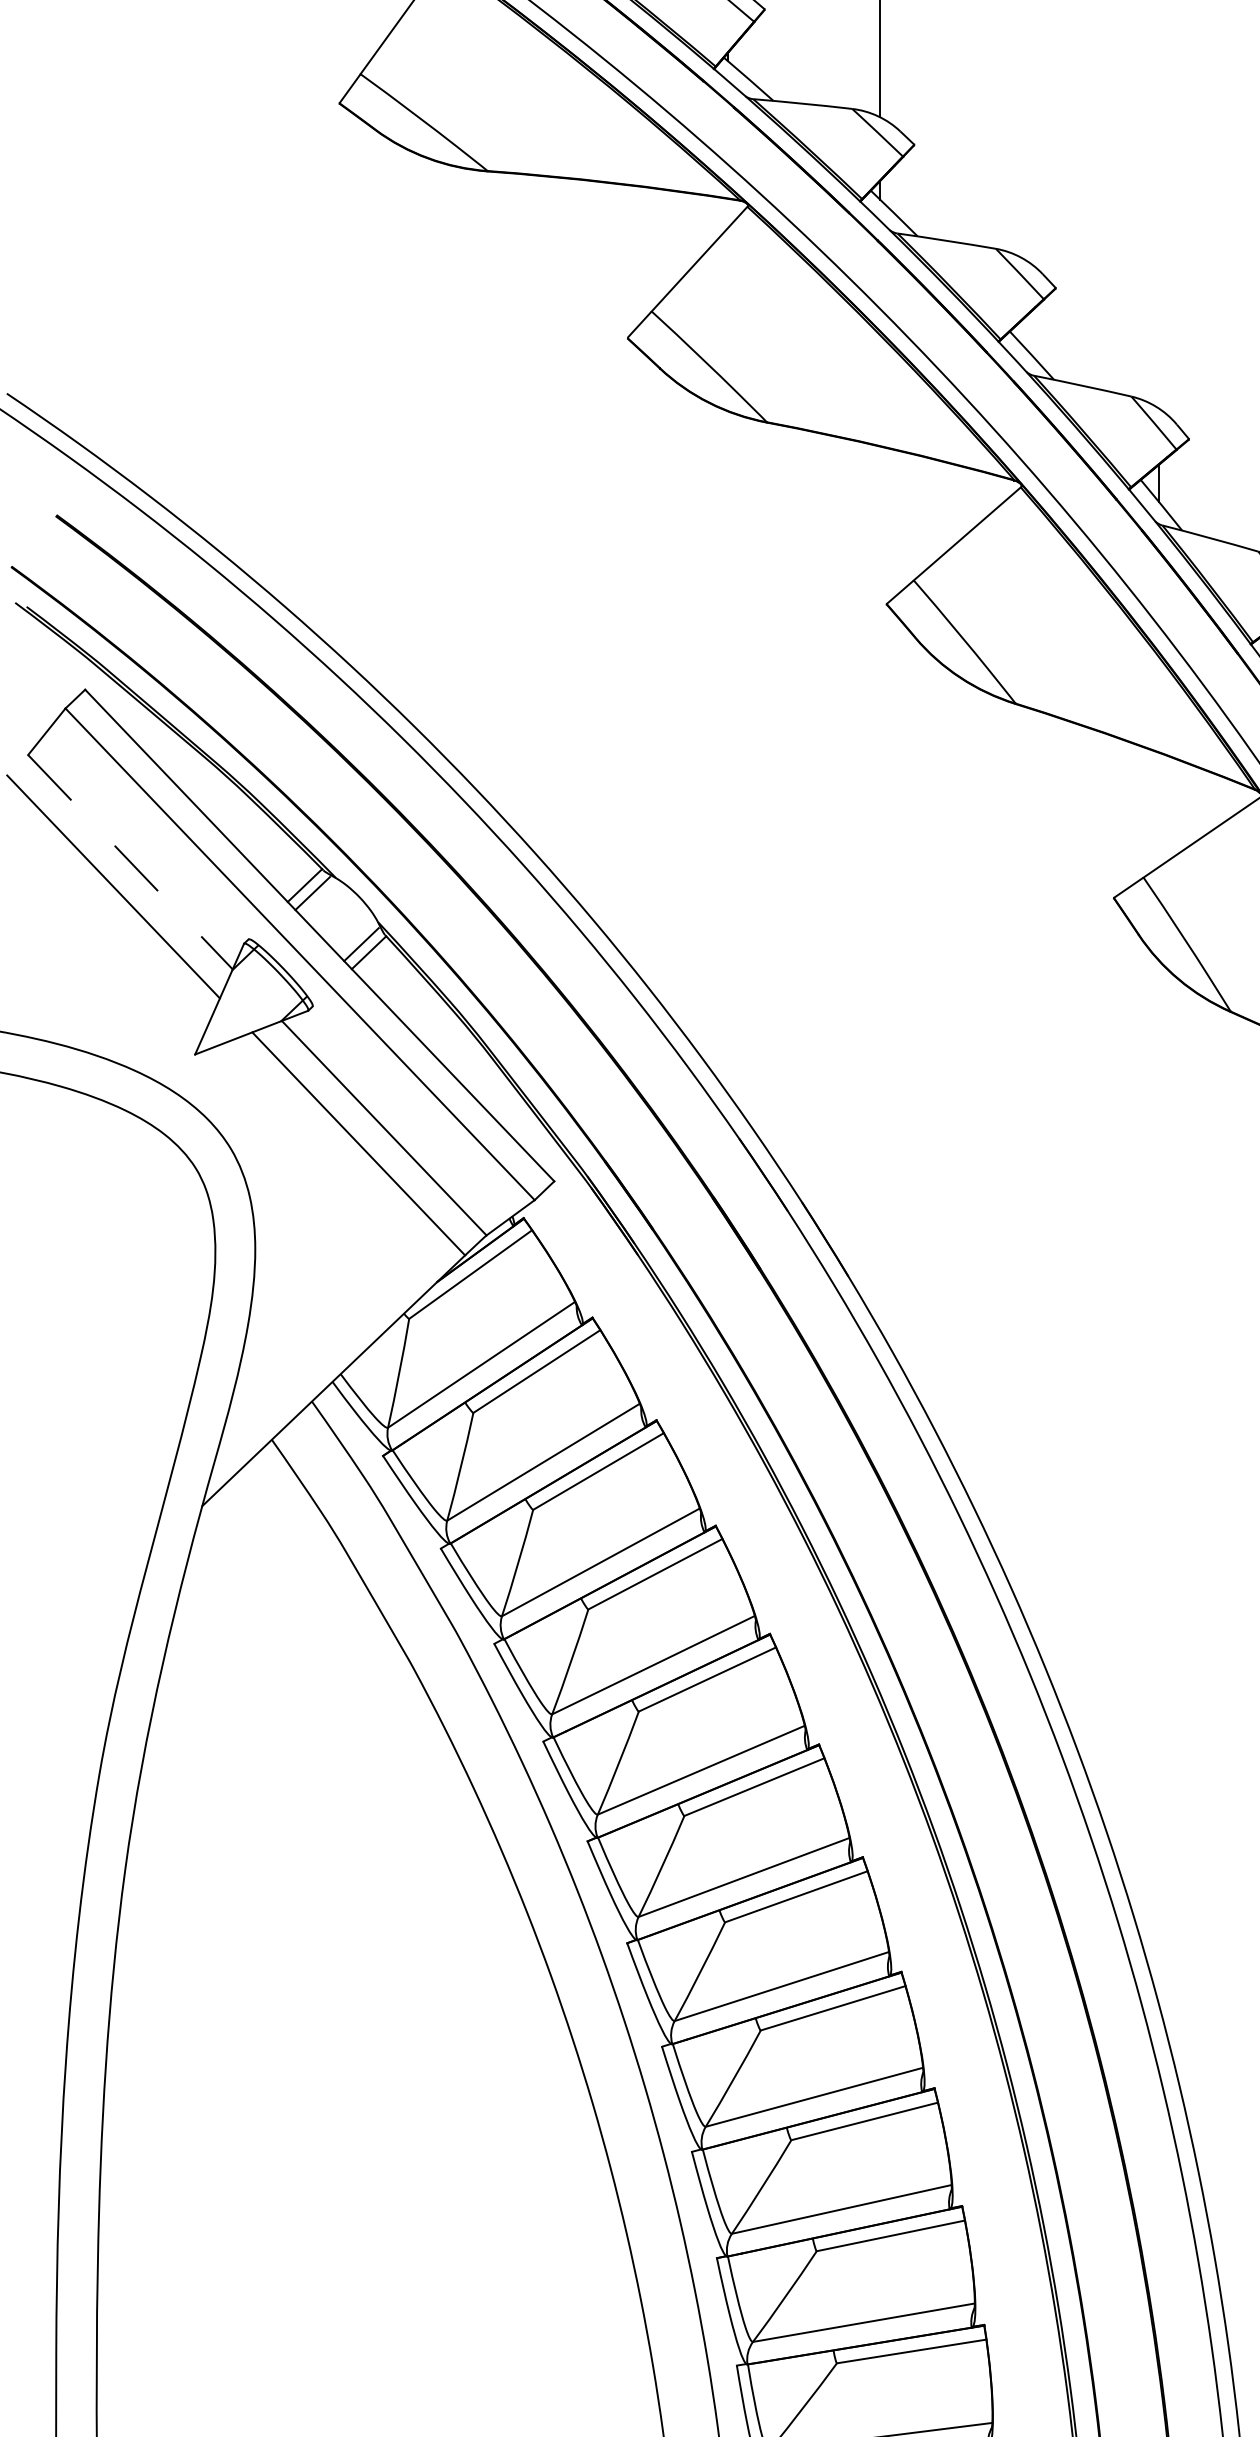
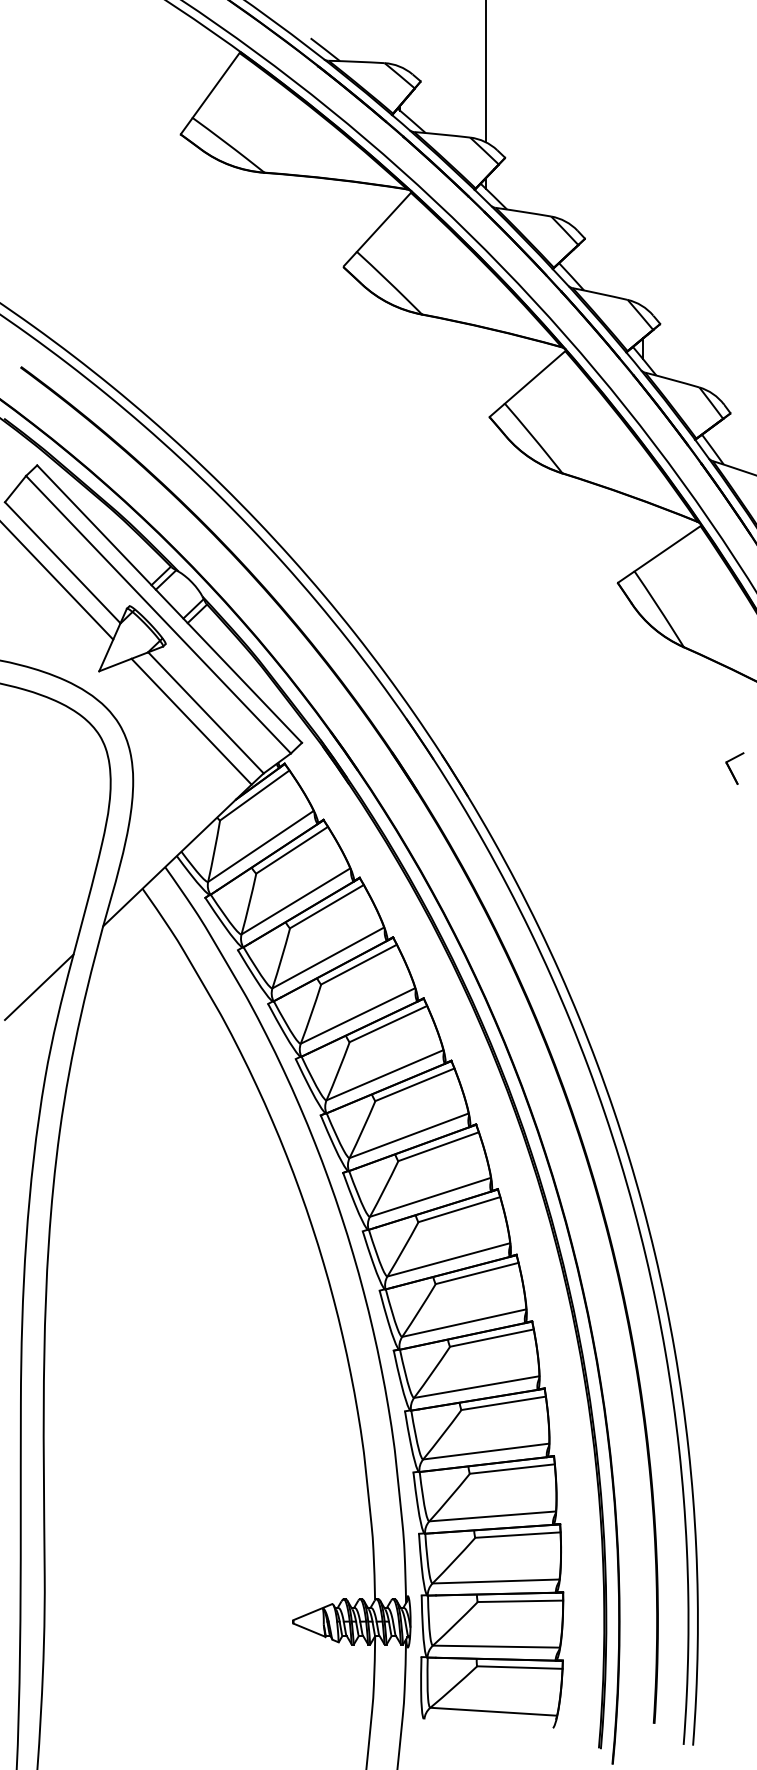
line: (130, 861) -> (62, 562), dashed -> solid
line: (87, 1614) -> (38, 987), added

